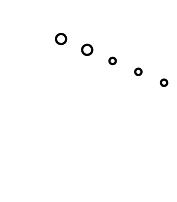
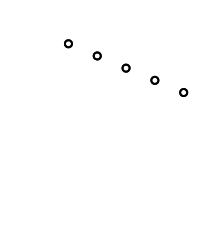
part: (61, 39) -> (68, 44), size x0.62
part: (86, 50) -> (96, 56), size x0.62

